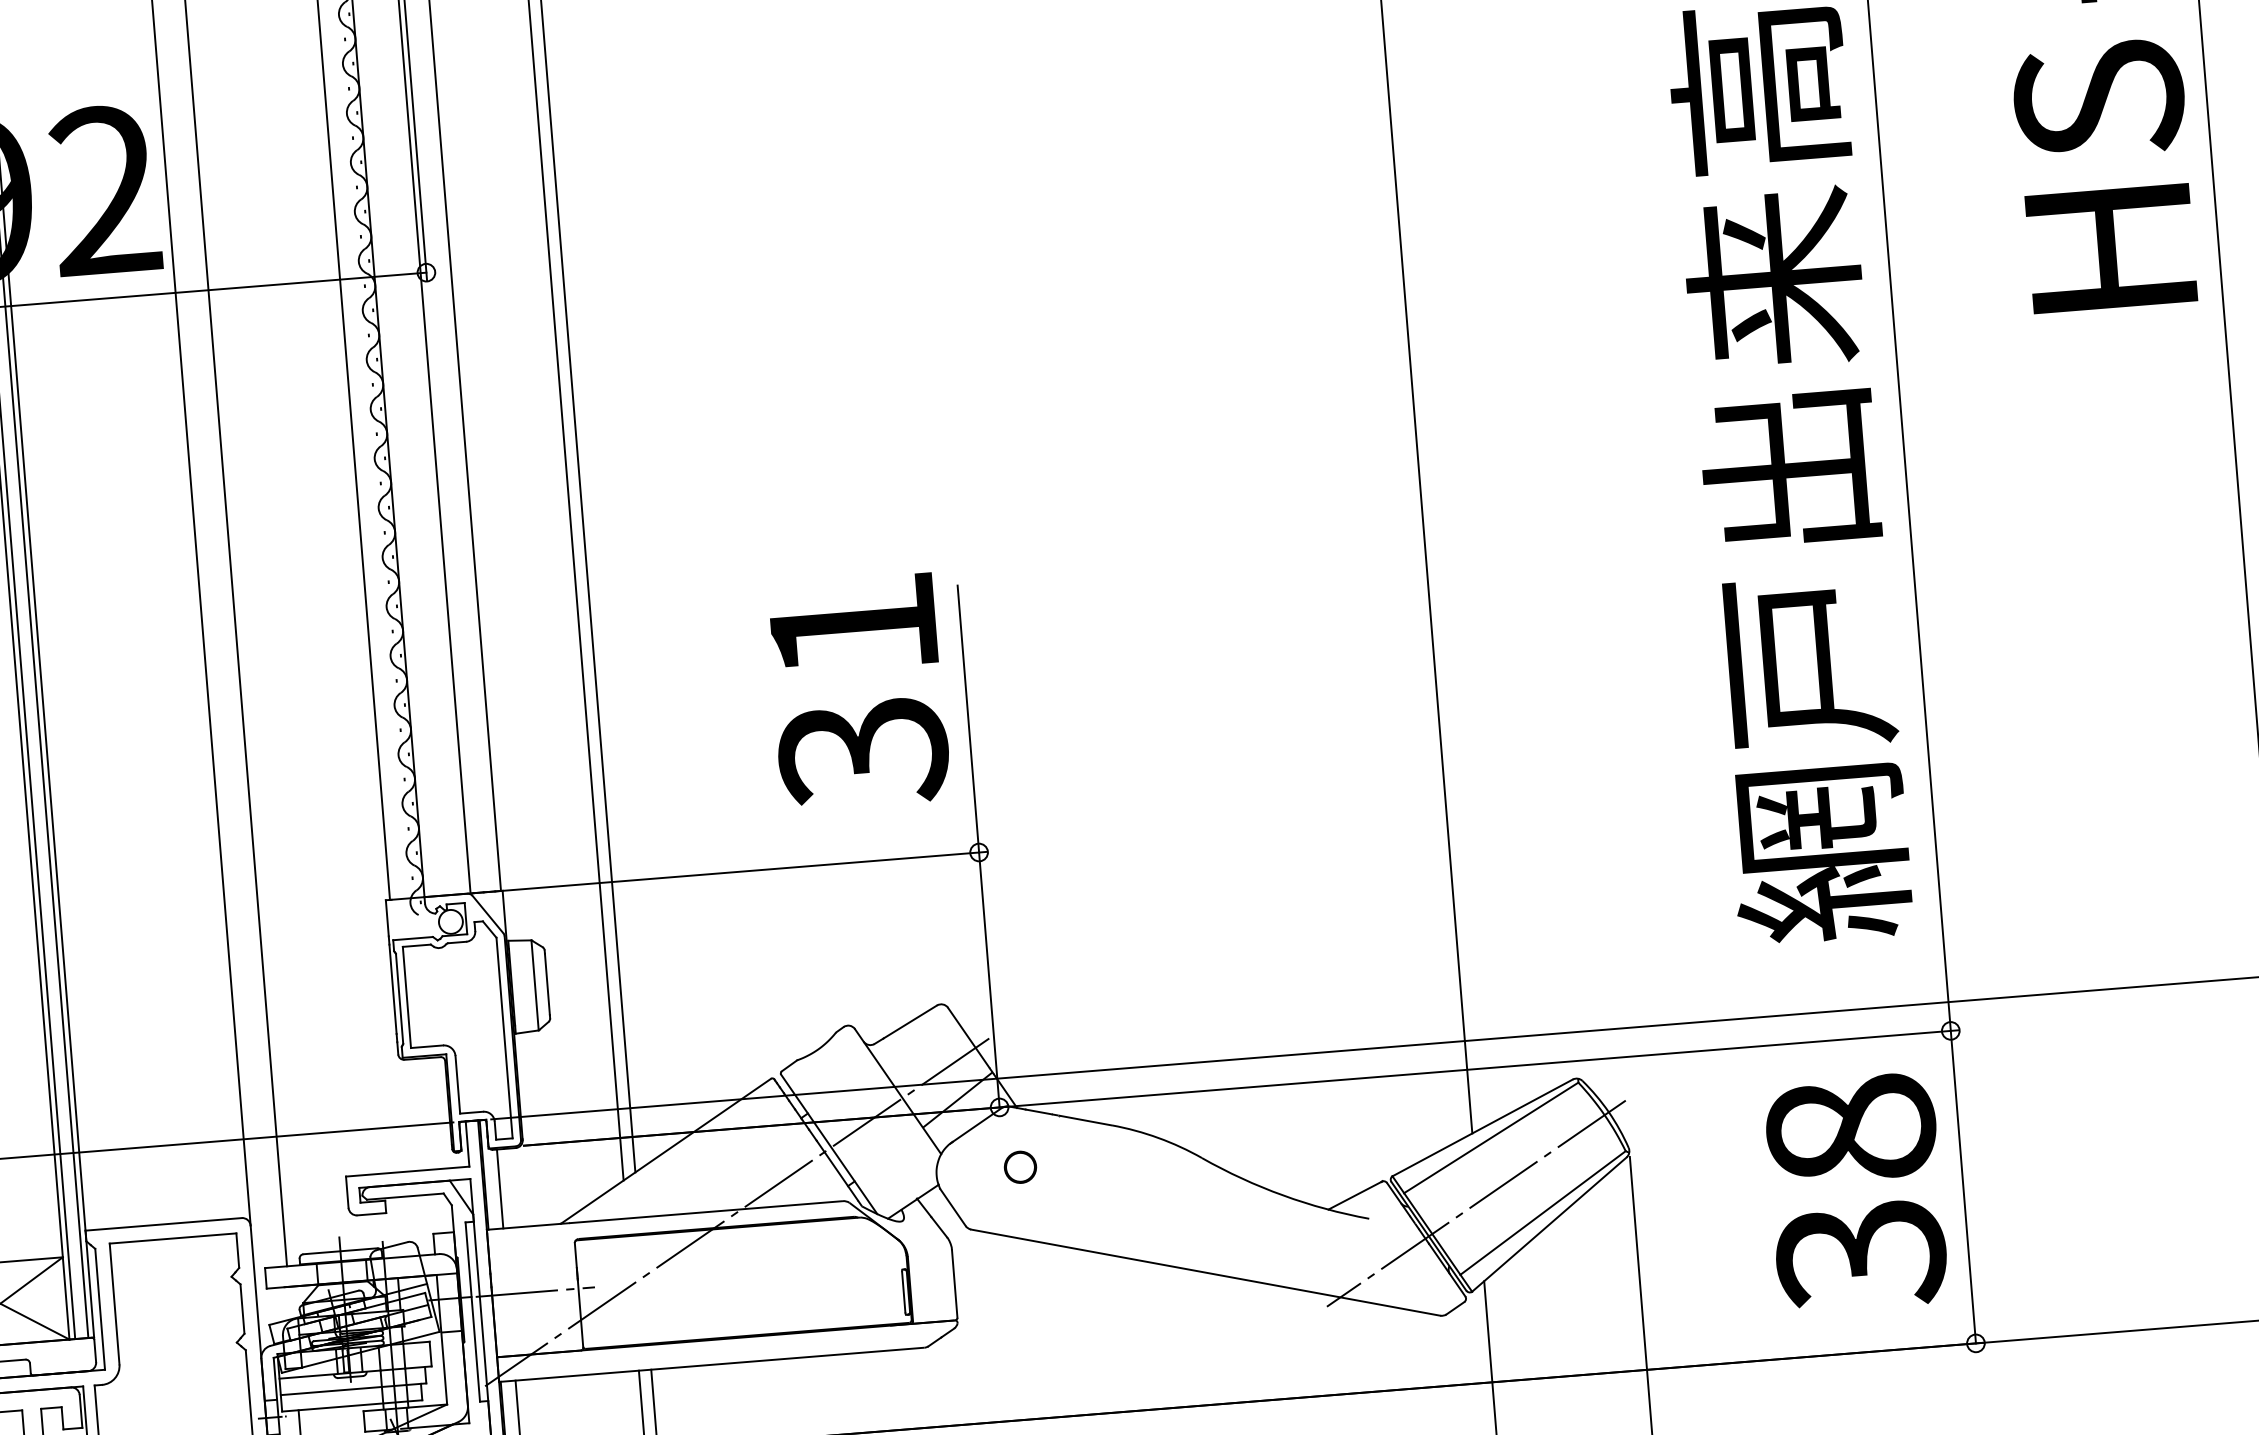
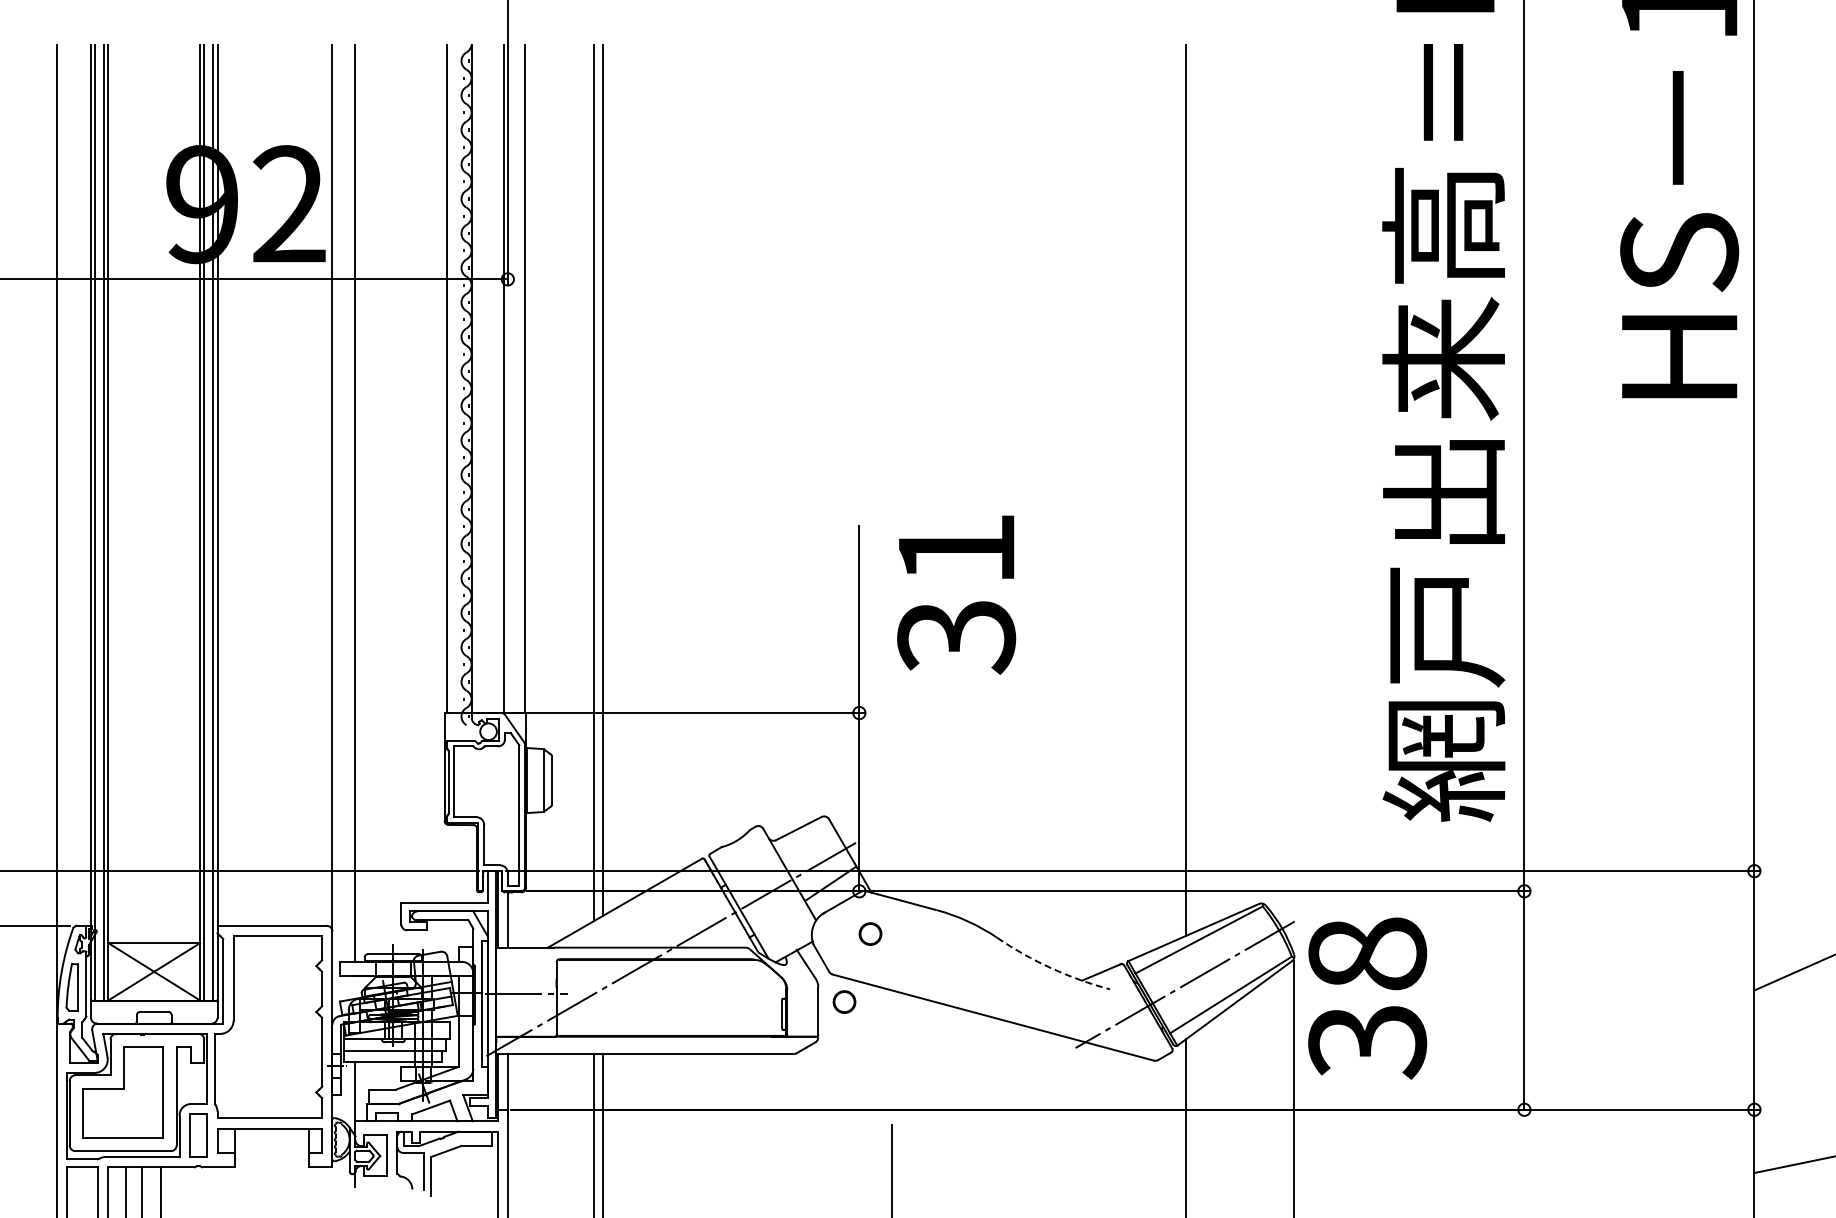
text: (858, 691) -> (956, 594), moved
text: (1856, 1192) -> (1367, 998), moved
arc: (1283, 1195) -> (1051, 968), solid -> dashed
part: (991, 1266) -> (844, 1001), added

